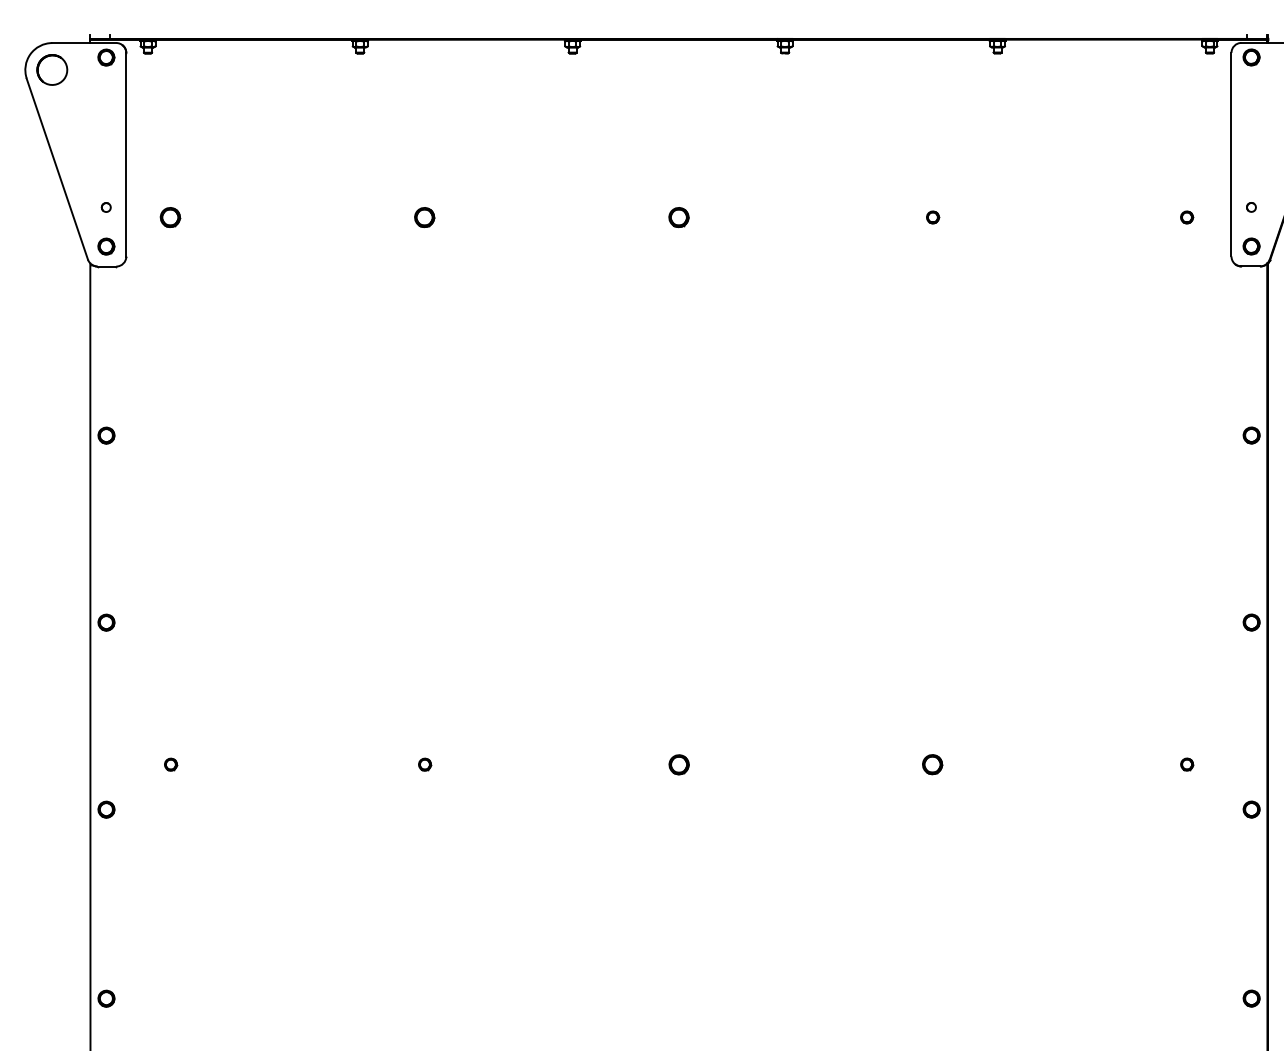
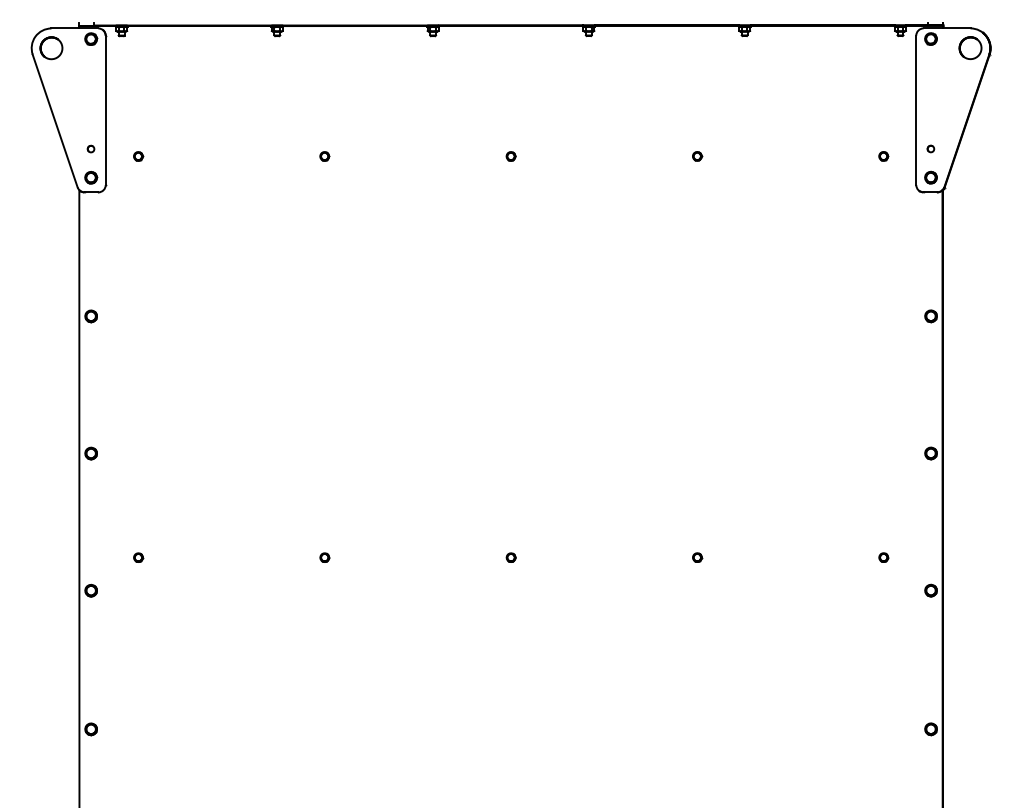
part: (170, 217) -> (138, 156), size x0.62
part: (424, 217) -> (324, 156), size x0.62
part: (678, 217) -> (510, 156), size x0.62
part: (678, 764) -> (510, 557), size x0.62
part: (933, 764) -> (697, 557), size x0.62

